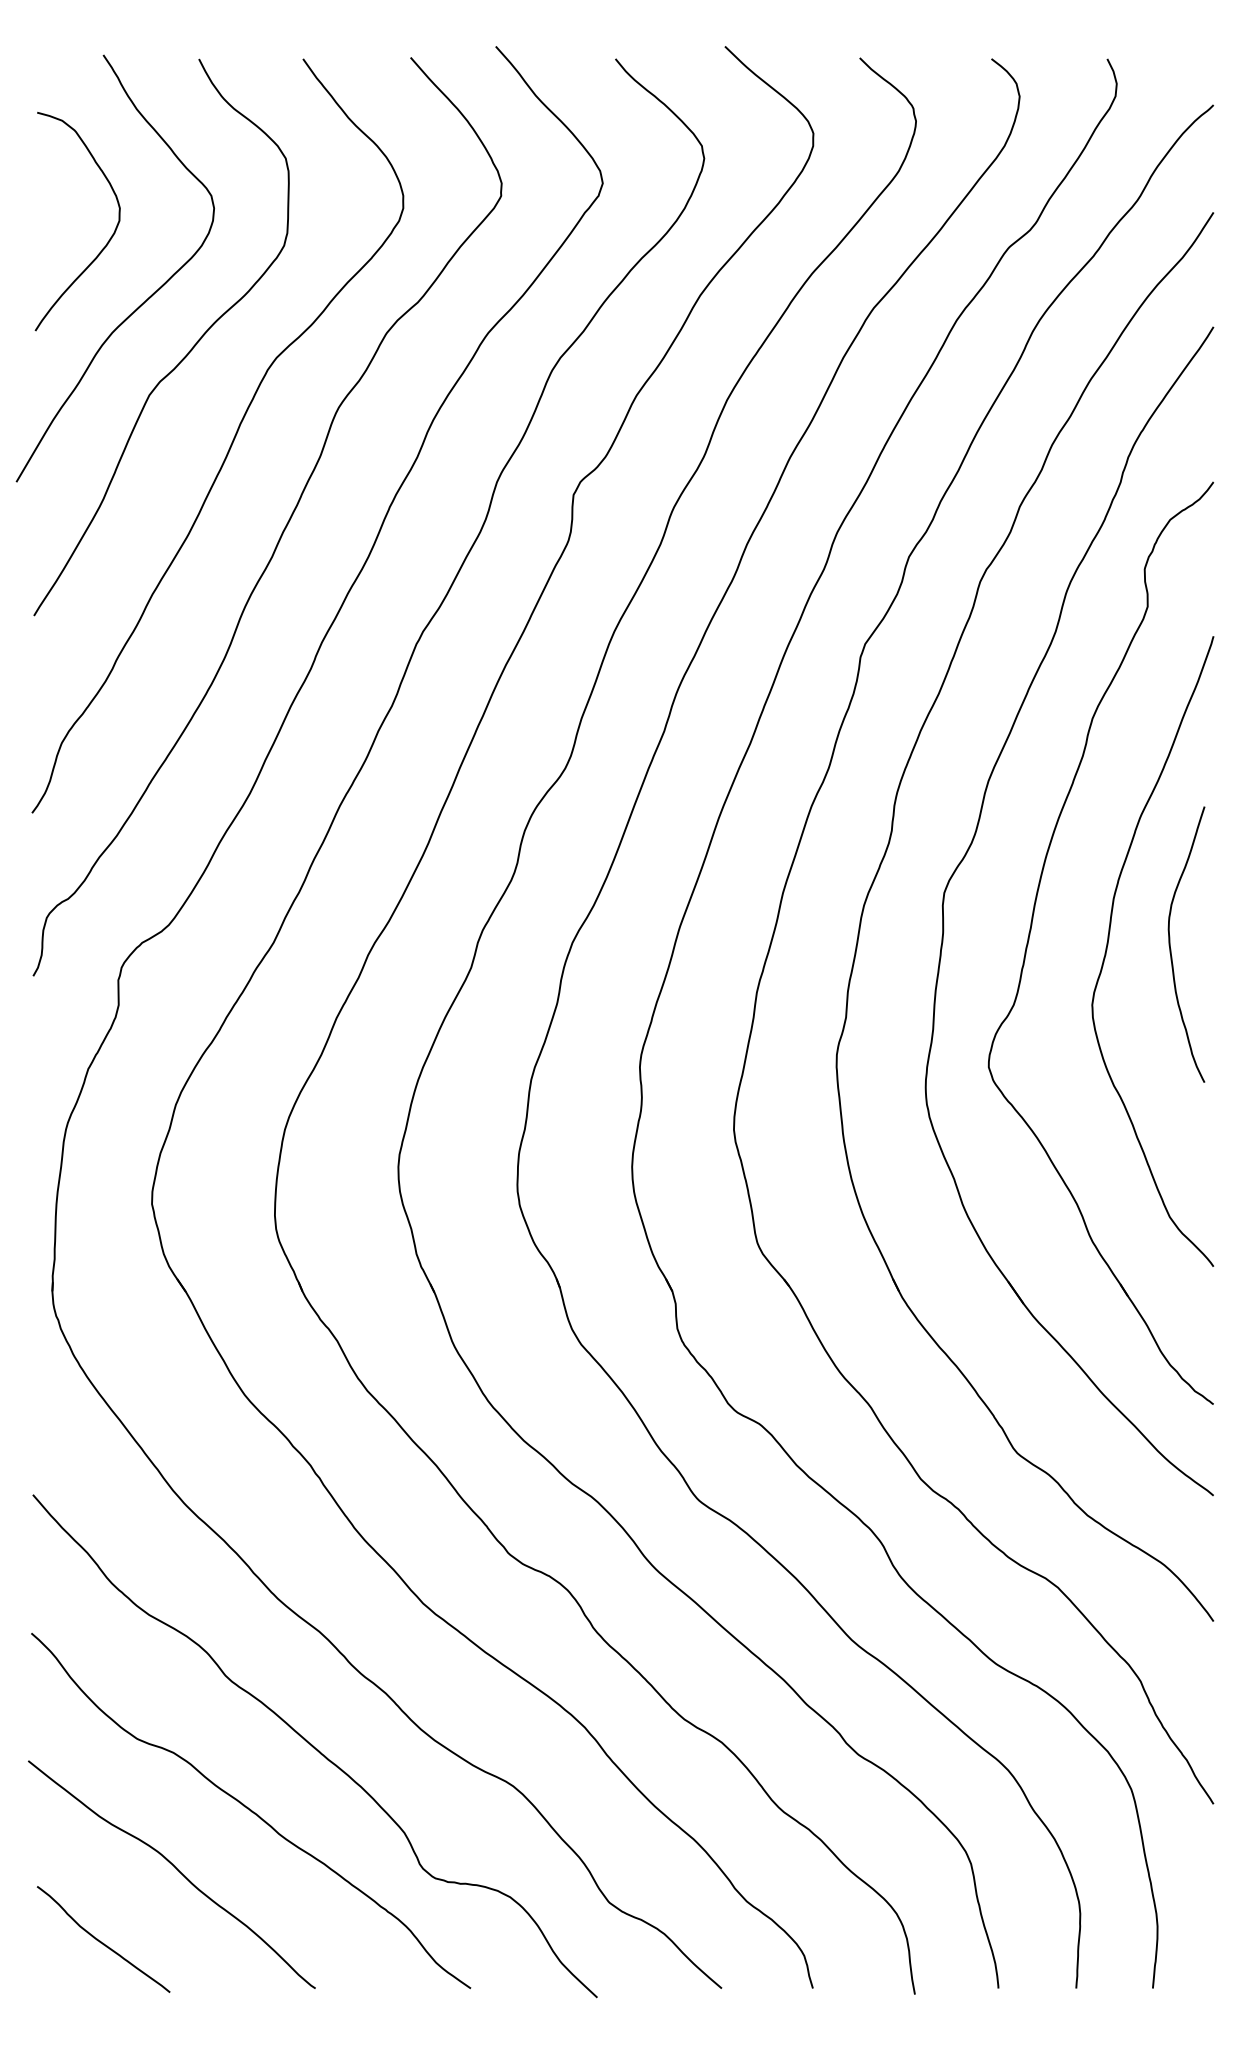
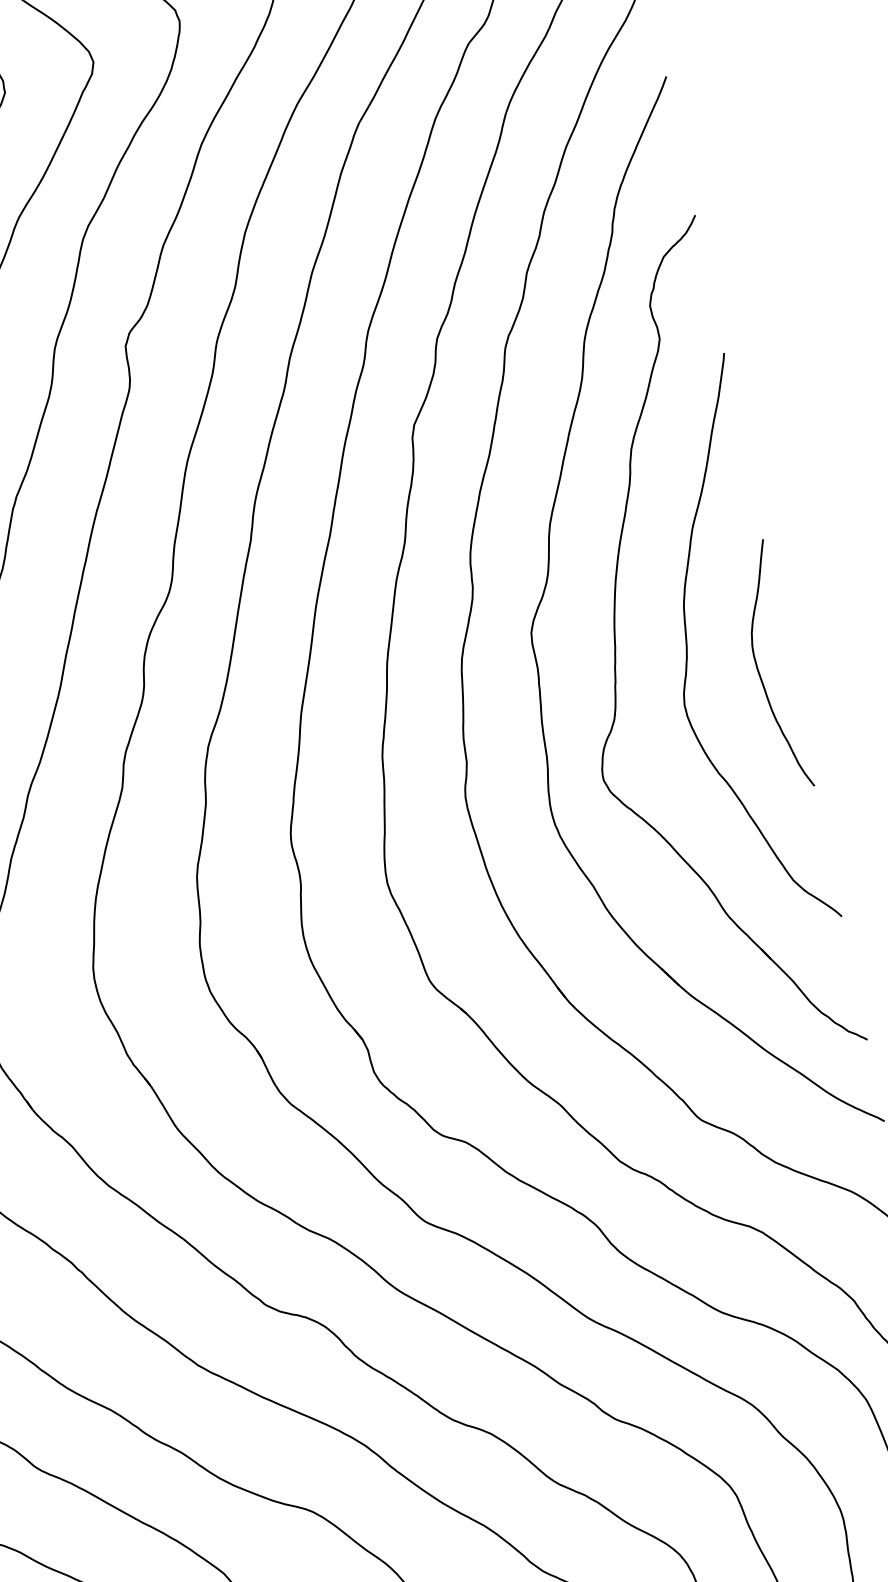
curve: (1171, 949) -> (760, 673), moved

